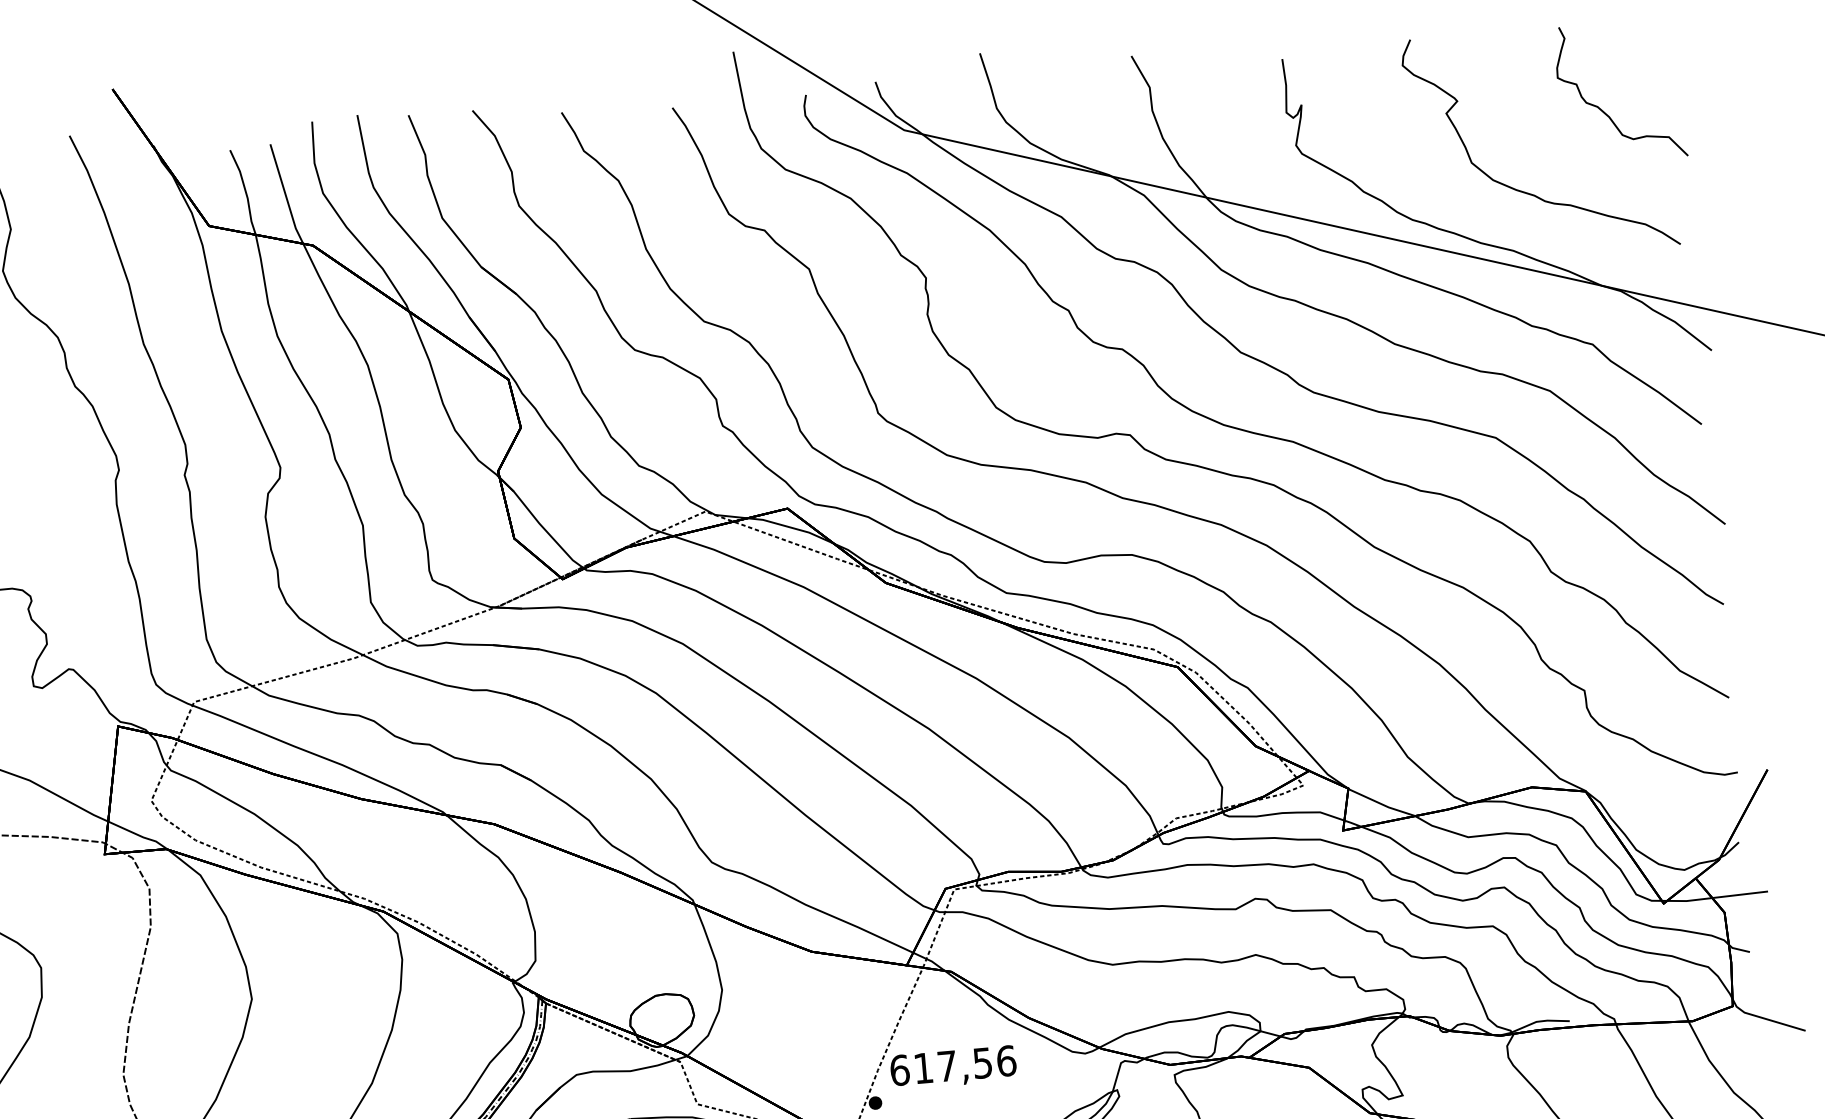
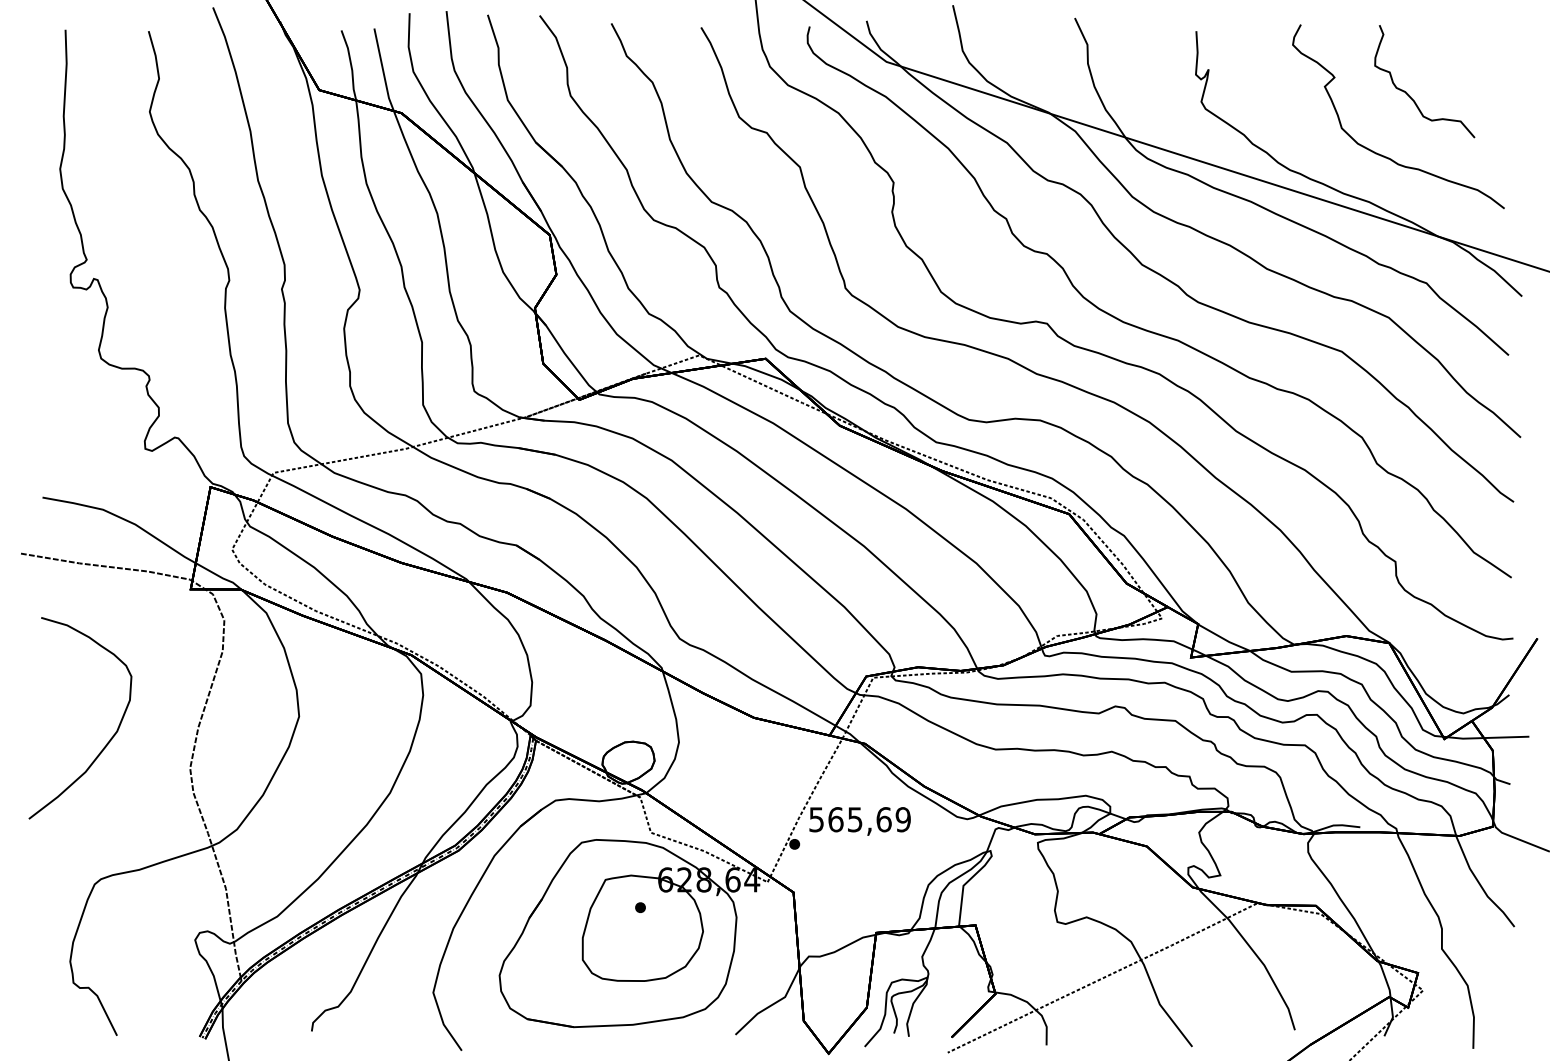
curve: (1601, 108) -> (1408, 93), moved
text: (953, 1065) -> (860, 819), 617,56 -> 565,69

